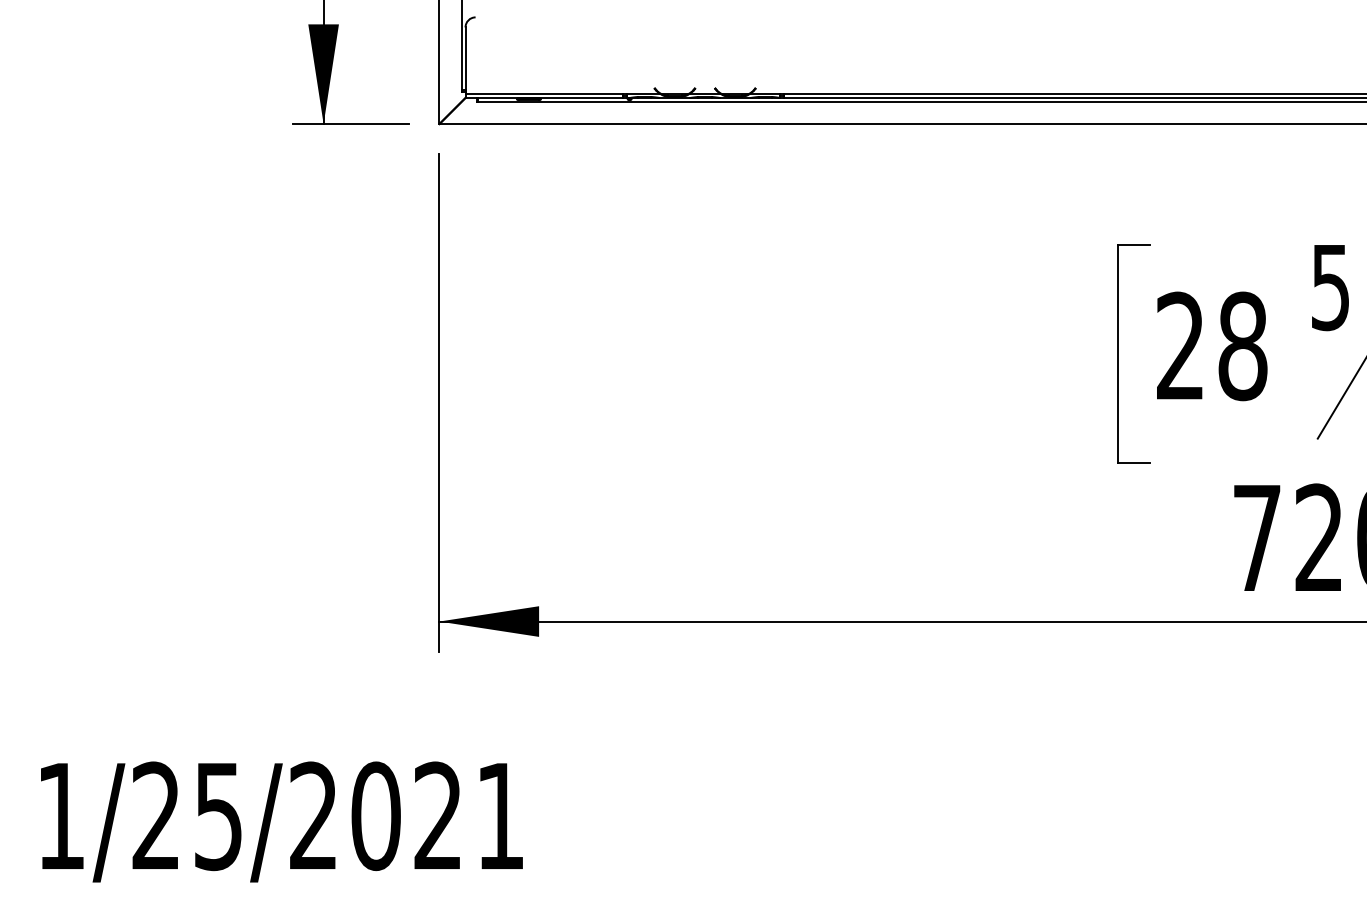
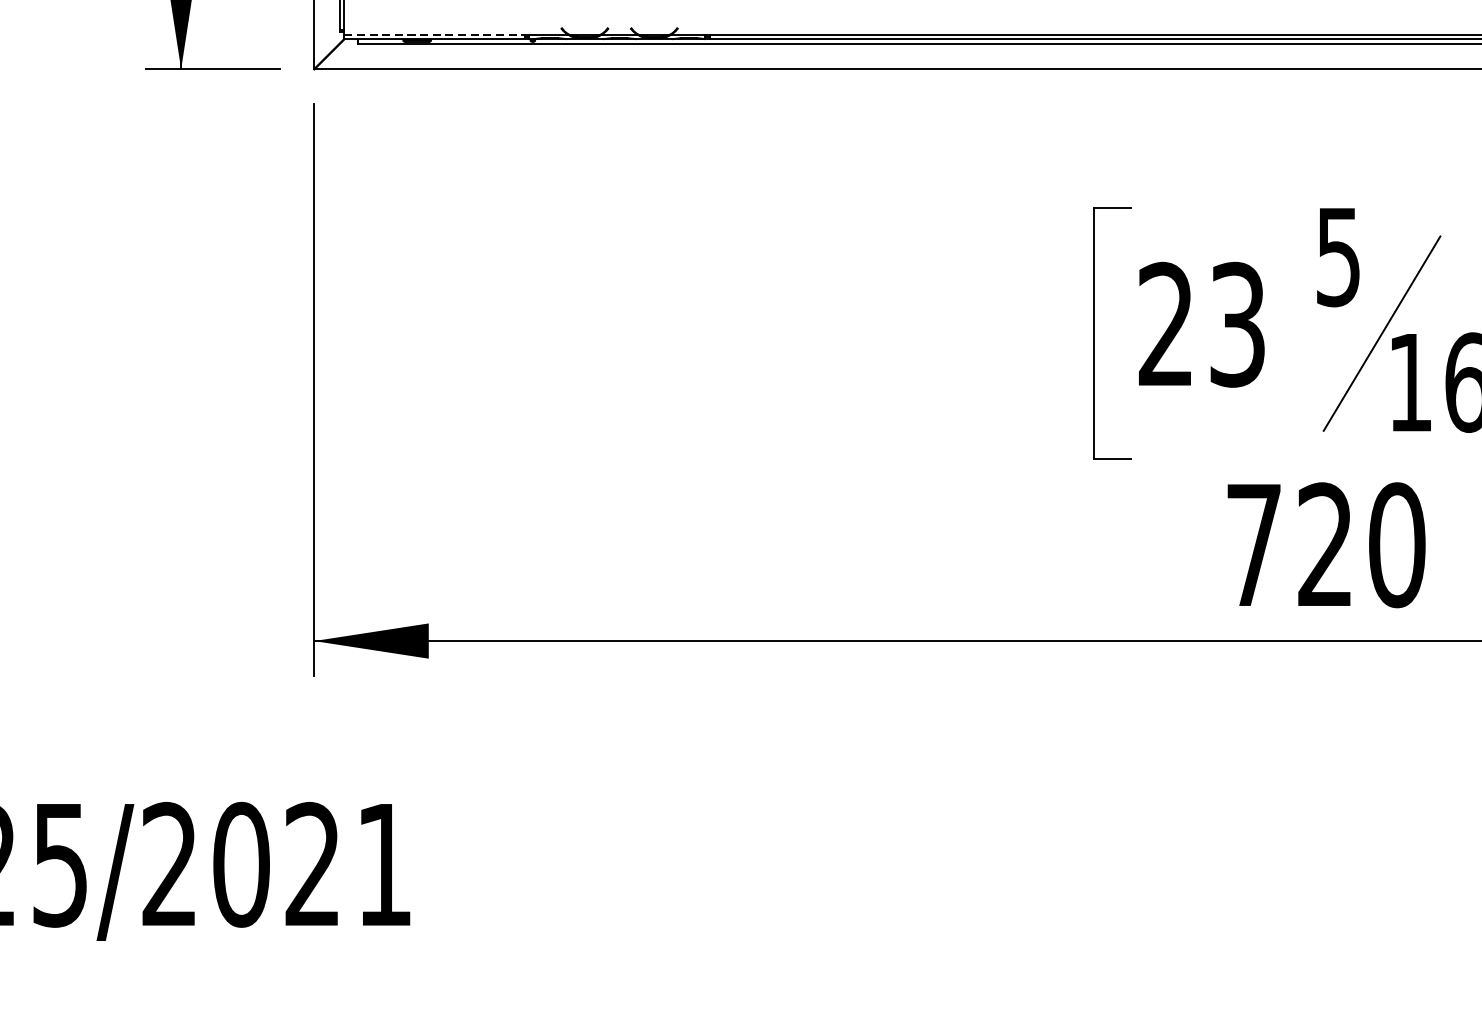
line: (544, 93) -> (434, 34), solid -> dashed
text: (1242, 346) -> (1237, 324), 28 -> 23

